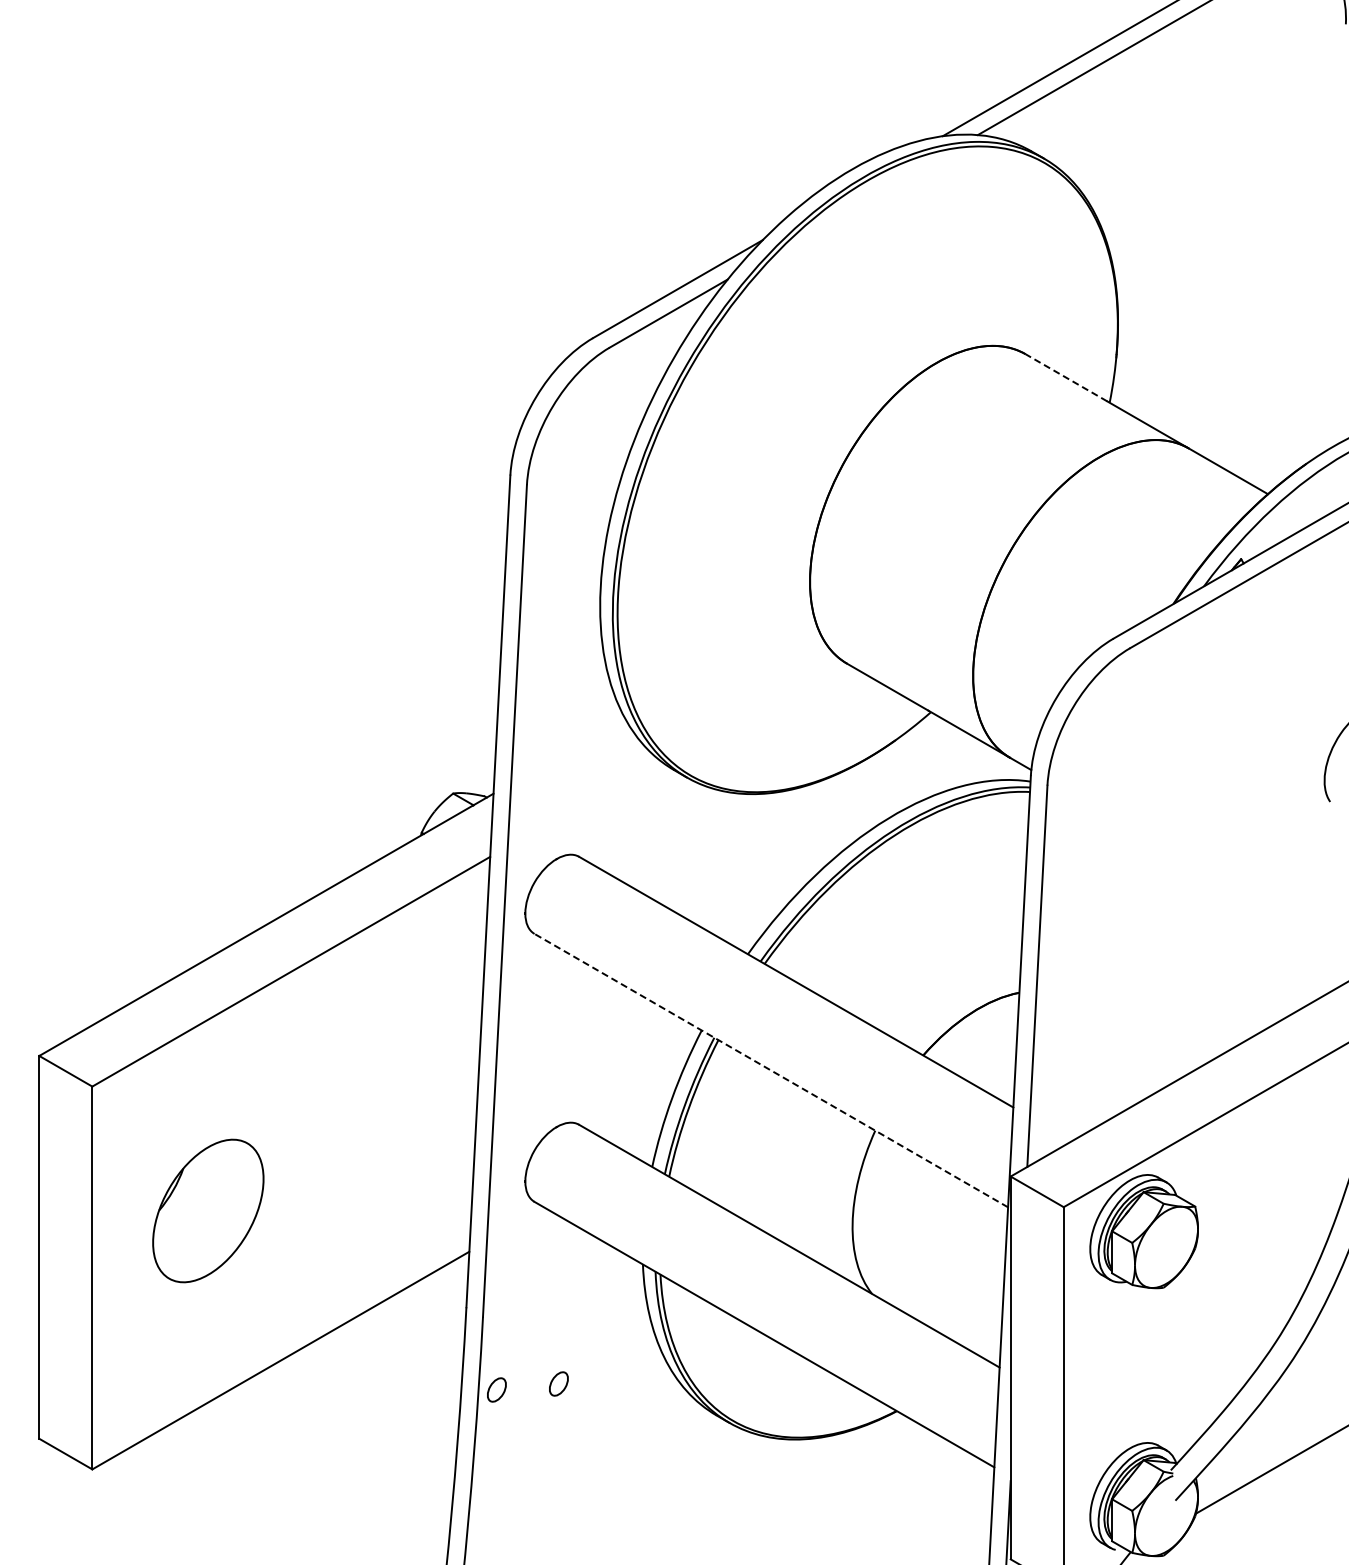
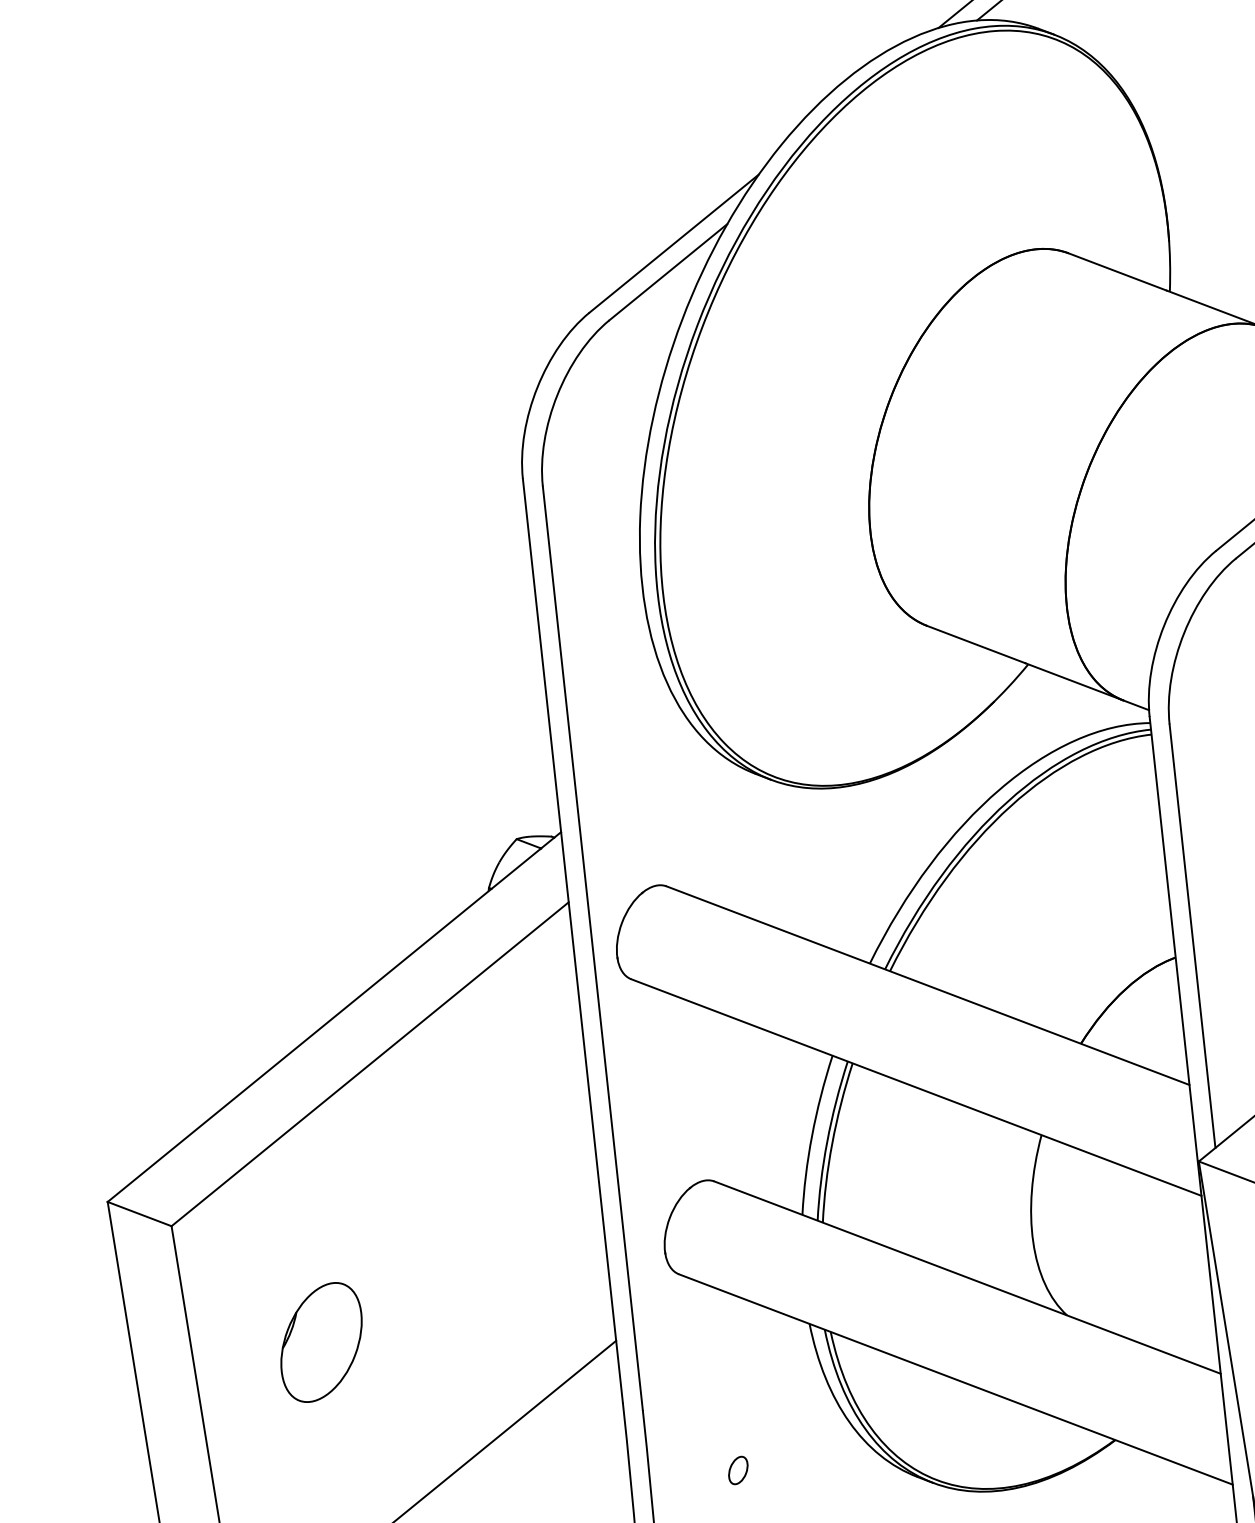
line: (1066, 377) -> (1117, 271), dashed -> solid
line: (770, 1070) -> (915, 1087), dashed -> solid
part: (208, 1210) -> (321, 1341), size x0.71
part: (496, 1389) -> (670, 1487), removed

